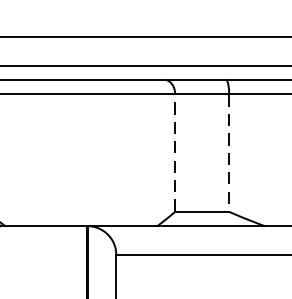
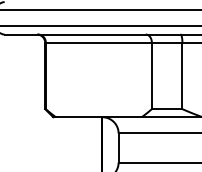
line: (174, 152) -> (151, 75), dashed -> solid
line: (229, 154) -> (182, 76), dashed -> solid

